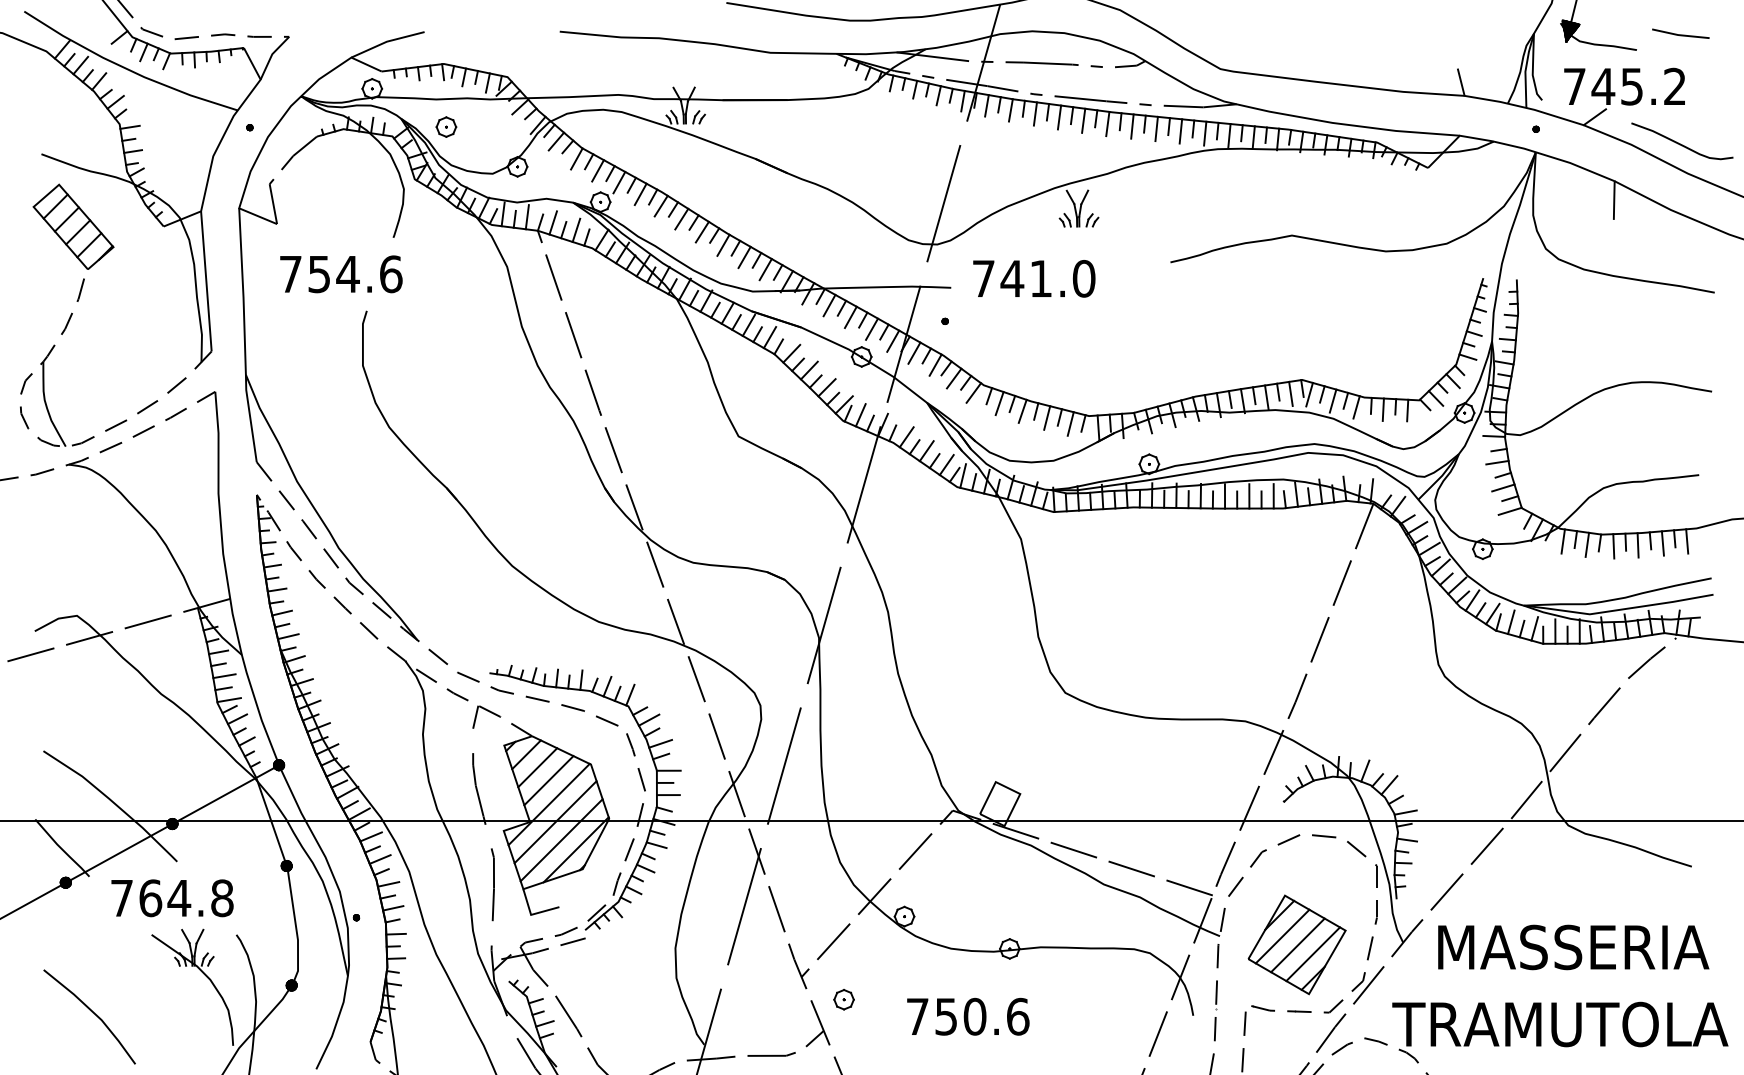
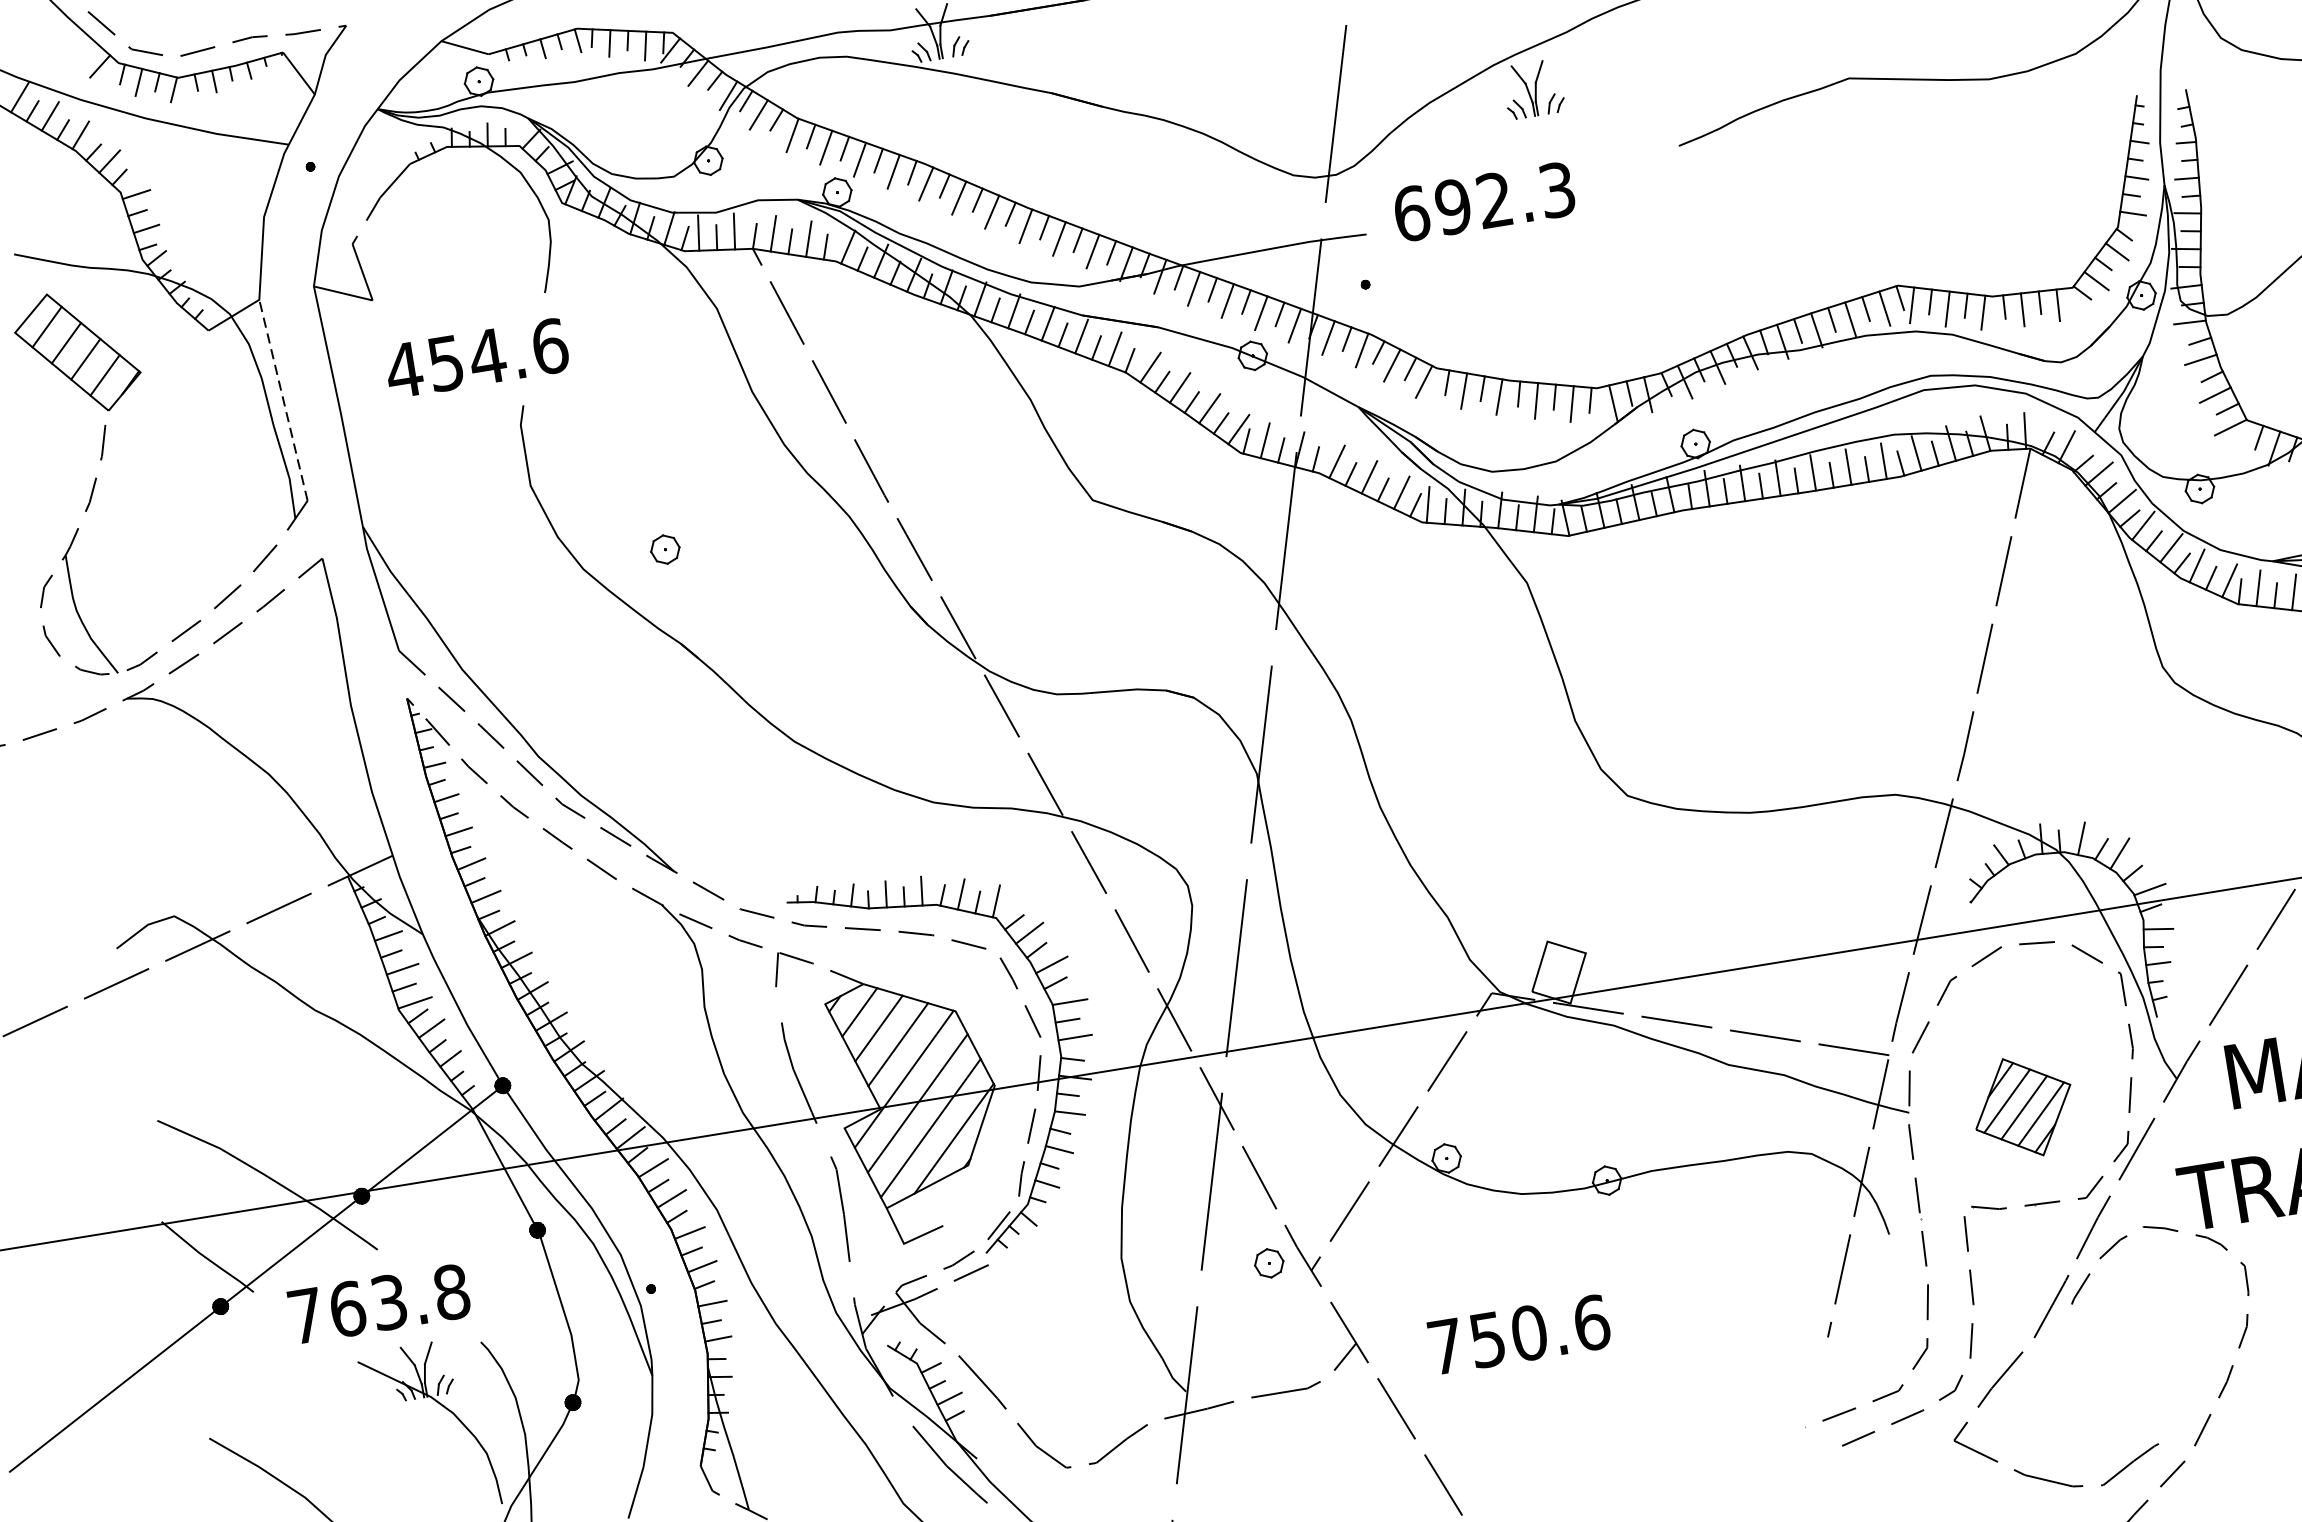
part: (446, 126) -> (665, 548), moved
text: (290, 274) -> (404, 370), 754.6 -> 454.6
text: (1033, 278) -> (1483, 201), 741.0 -> 692.3
line: (206, 280) -> (283, 398), solid -> dashed
text: (179, 898) -> (389, 1302), 764.8 -> 763.8
part: (1296, 944) -> (2022, 1106), size x0.7
part: (843, 999) -> (1268, 1263), moved
text: (968, 1016) -> (1519, 1334), moved

